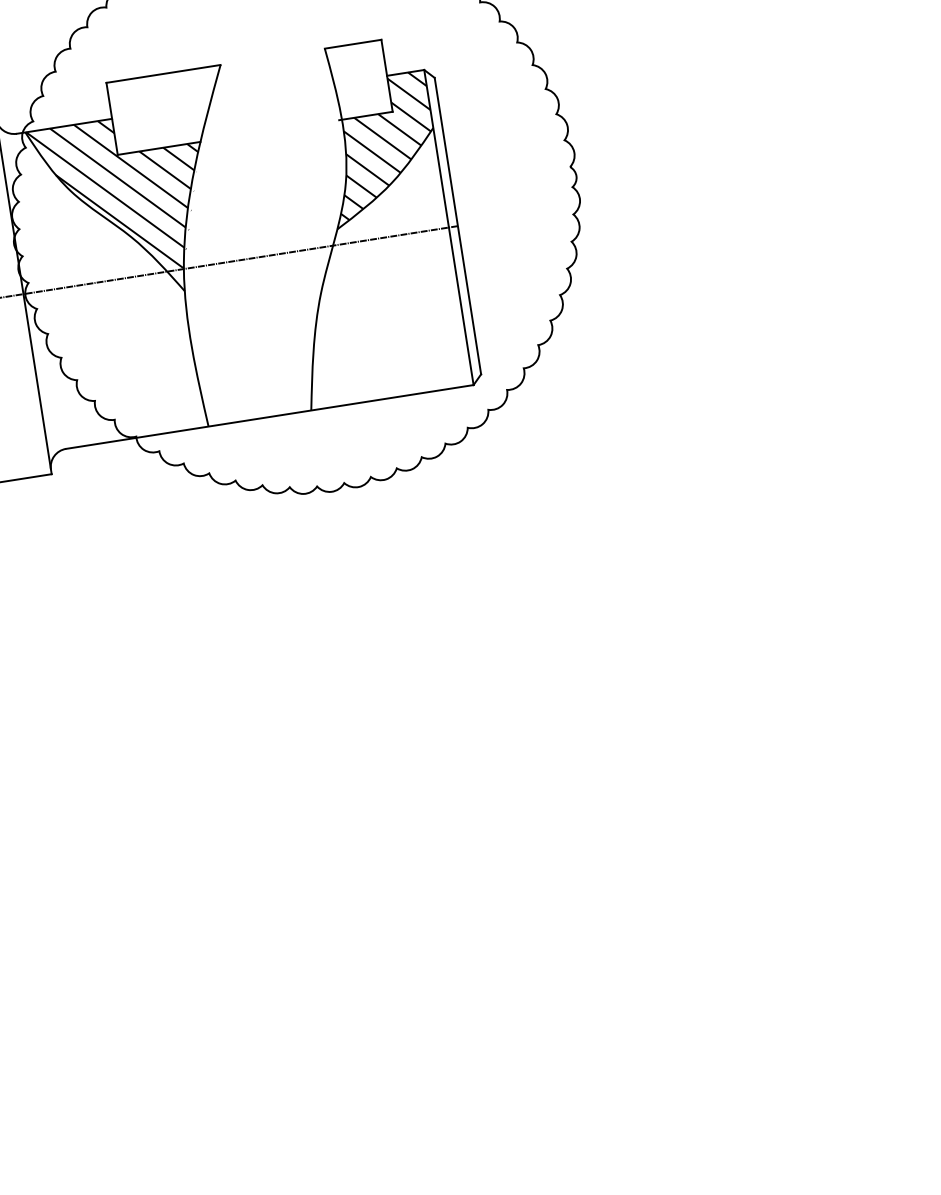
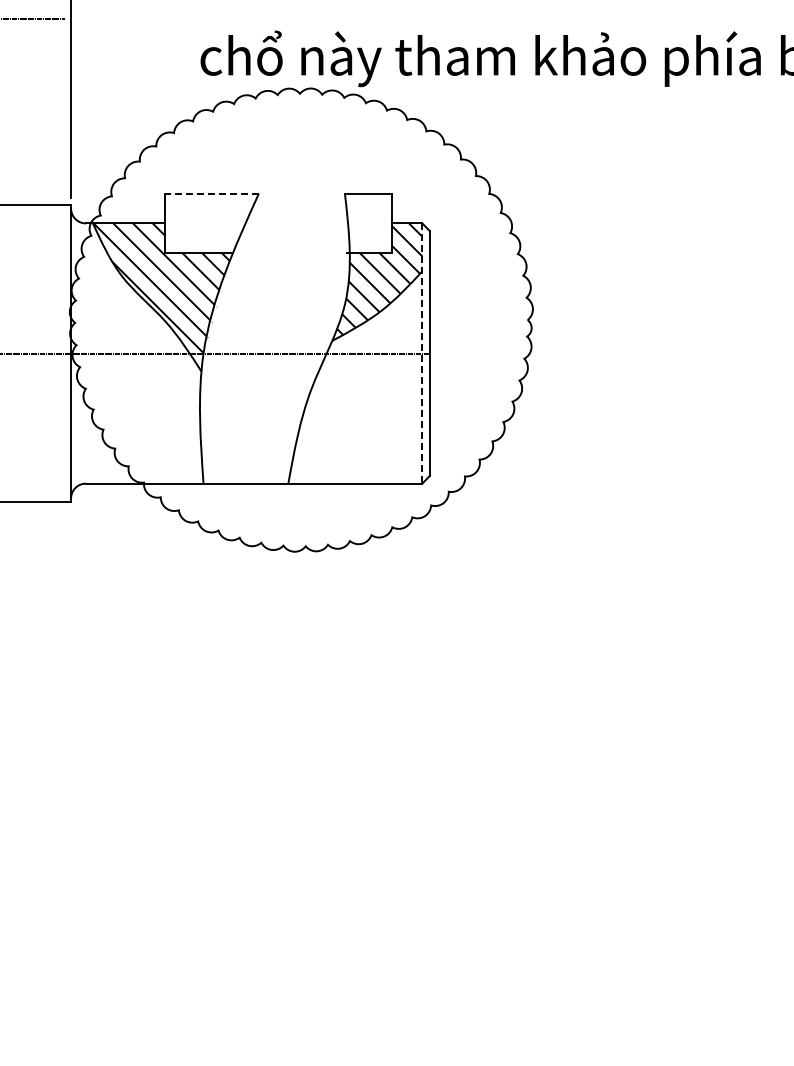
line: (163, 73) -> (211, 193), solid -> dashed
line: (449, 228) -> (422, 354), solid -> dashed

